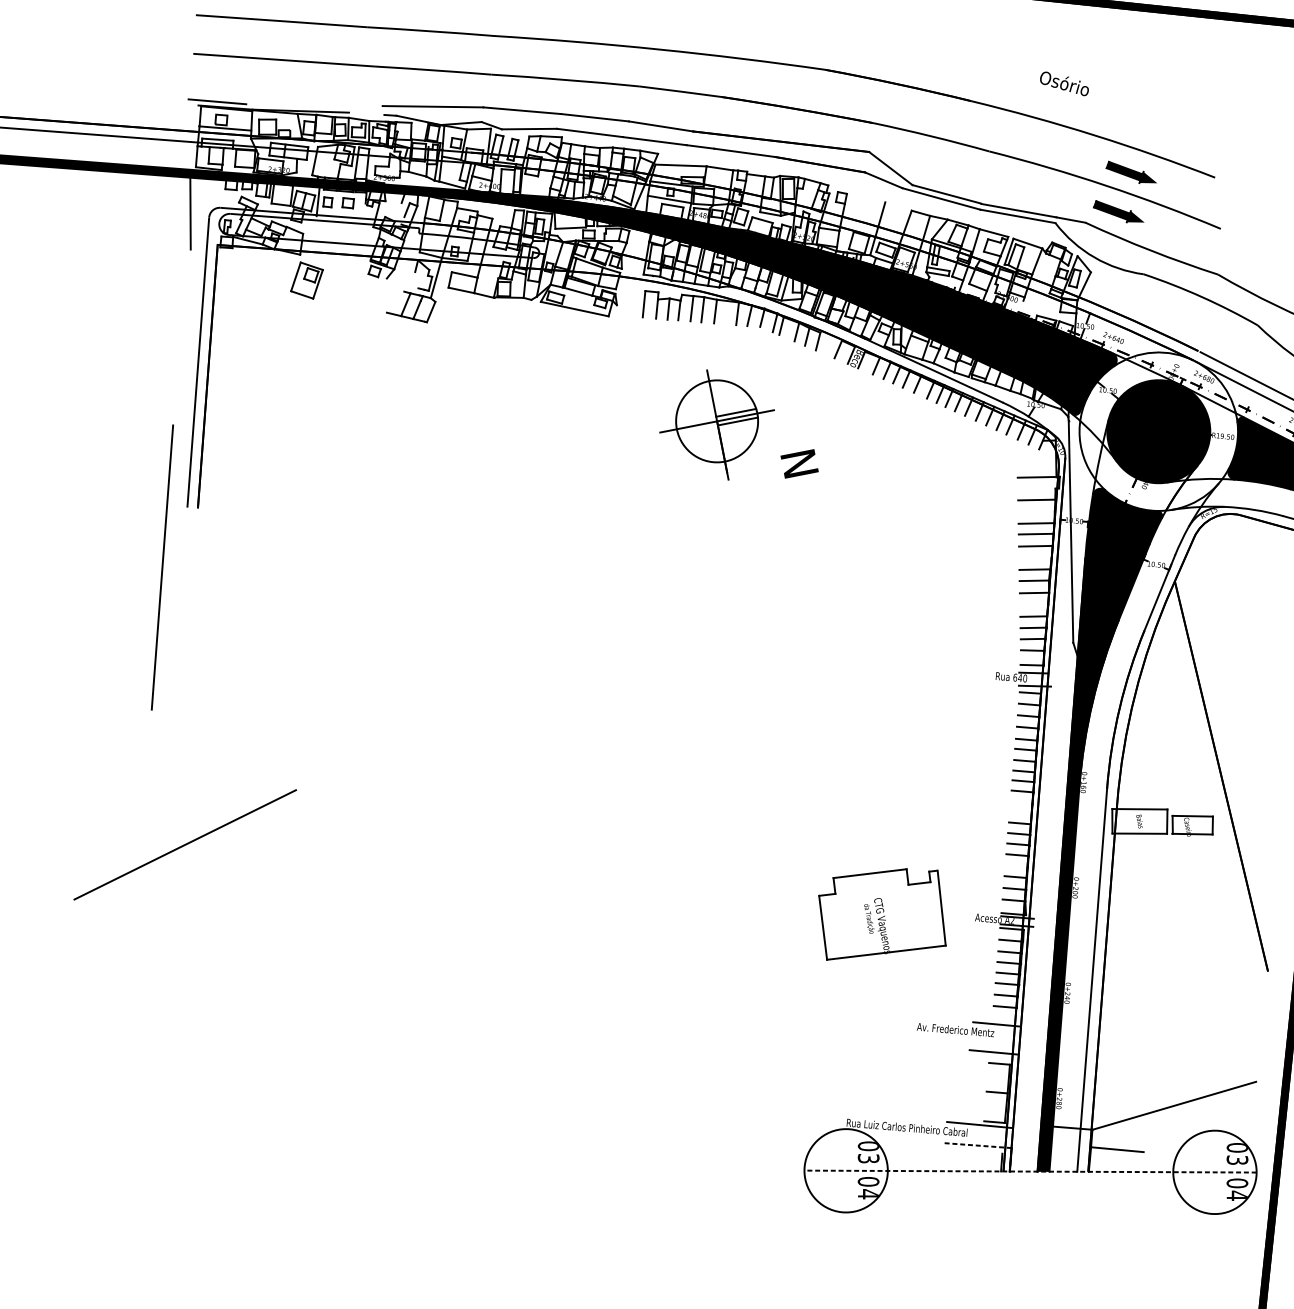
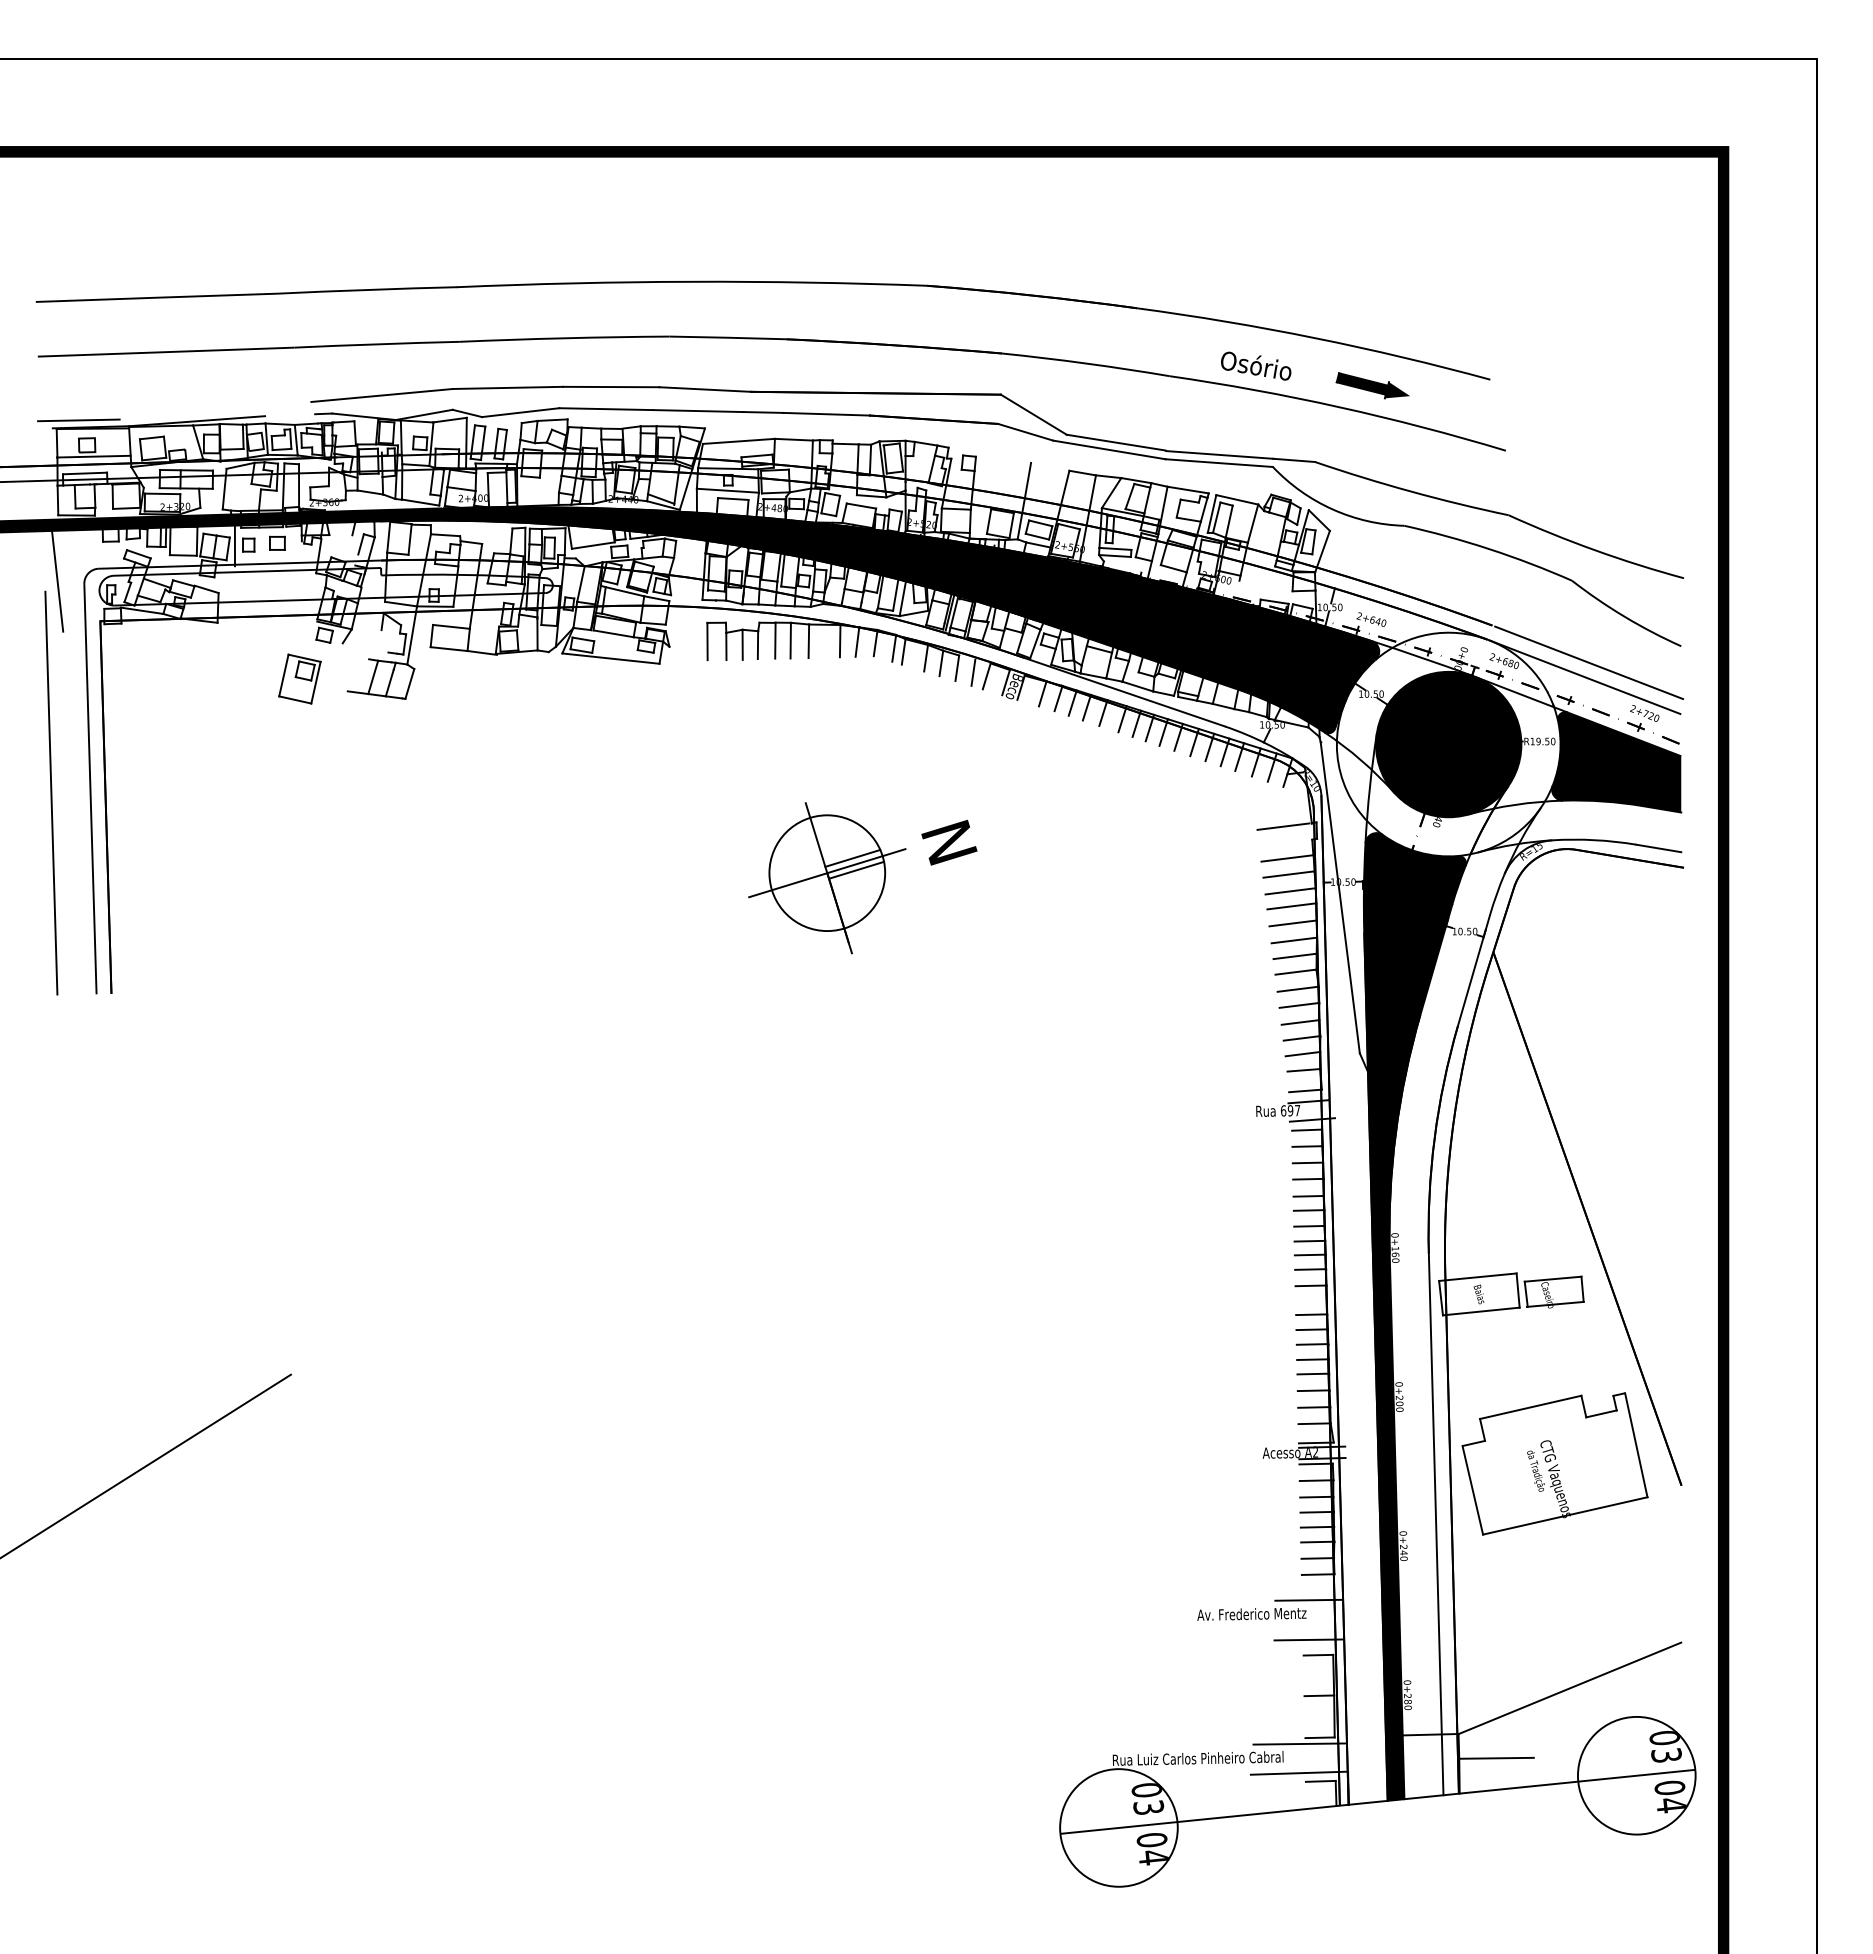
text: (1064, 83) -> (1256, 365), moved
part: (1119, 212) -> (1360, 442), removed
part: (306, 280) -> (299, 678), moved
line: (829, 345) -> (973, 672), added
part: (716, 425) -> (827, 878), moved
line: (1036, 511) -> (1288, 874), added
line: (1035, 558) -> (1294, 940), added
line: (162, 567) -> (51, 792), moved
line: (1034, 603) -> (1299, 1004), added
text: (1022, 678) -> (1293, 1110), 640 -> 697
line: (1021, 802) -> (1310, 1285), added
line: (1016, 864) -> (1313, 1373), added
part: (882, 914) -> (1554, 1463), moved
line: (977, 1145) -> (1299, 1773), dashed -> solid
line: (991, 1152) -> (1320, 1780), added
line: (1030, 1171) -> (1377, 1801), dashed -> solid

